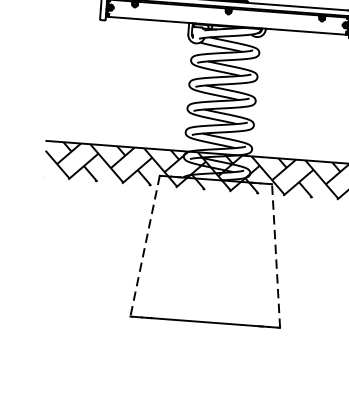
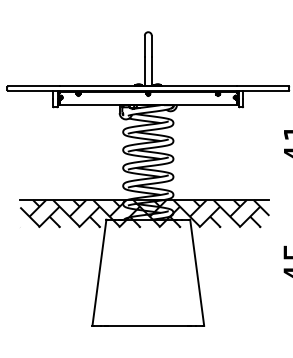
line: (145, 245) -> (99, 272), dashed -> solid
line: (276, 255) -> (197, 272), dashed -> solid

